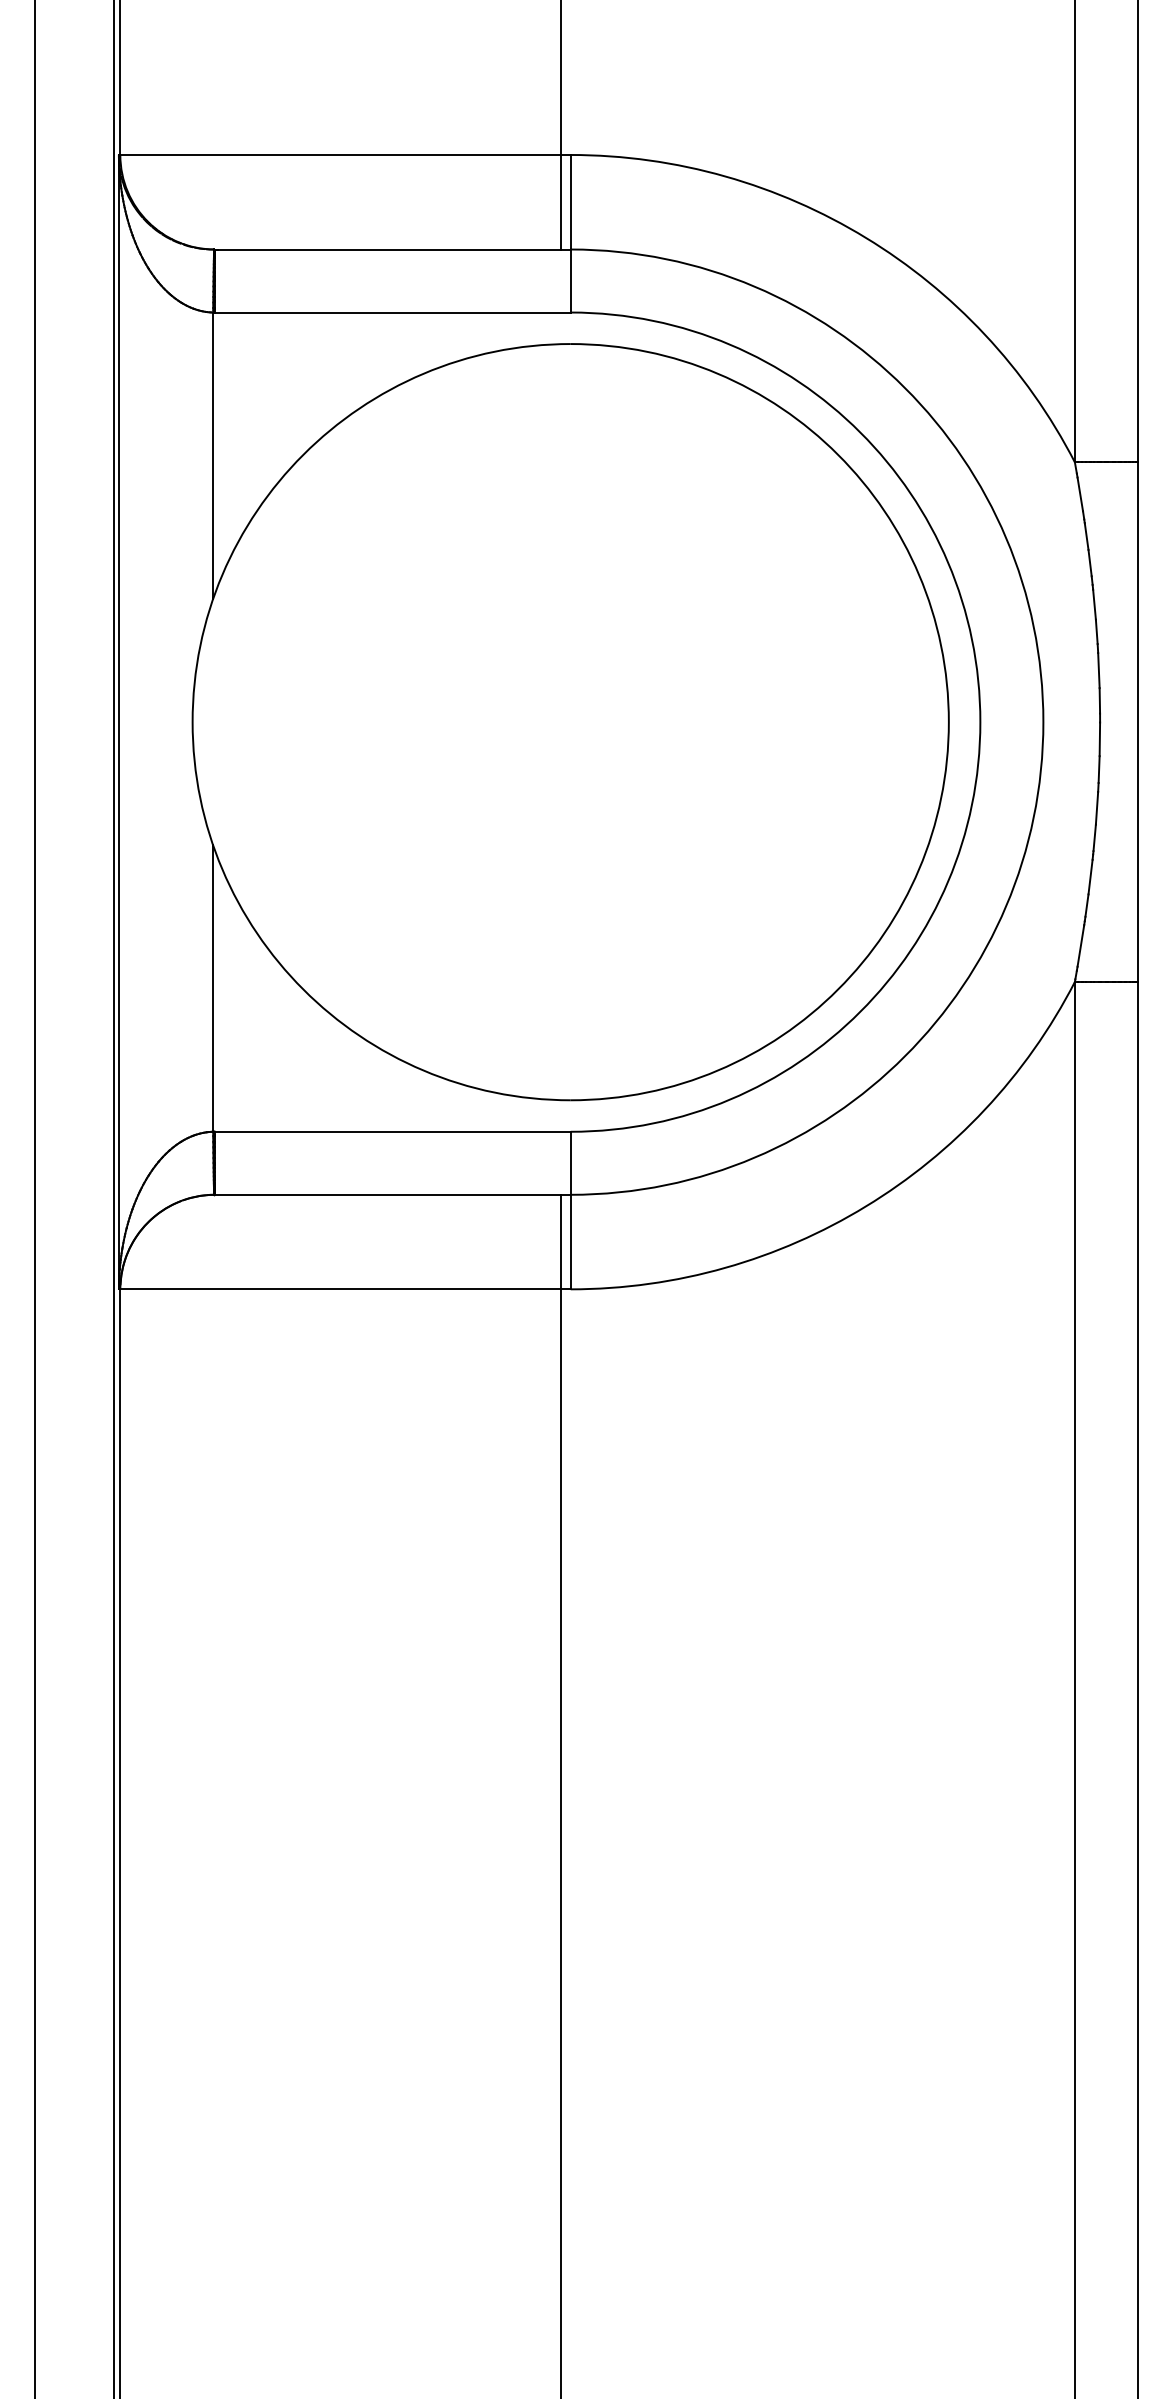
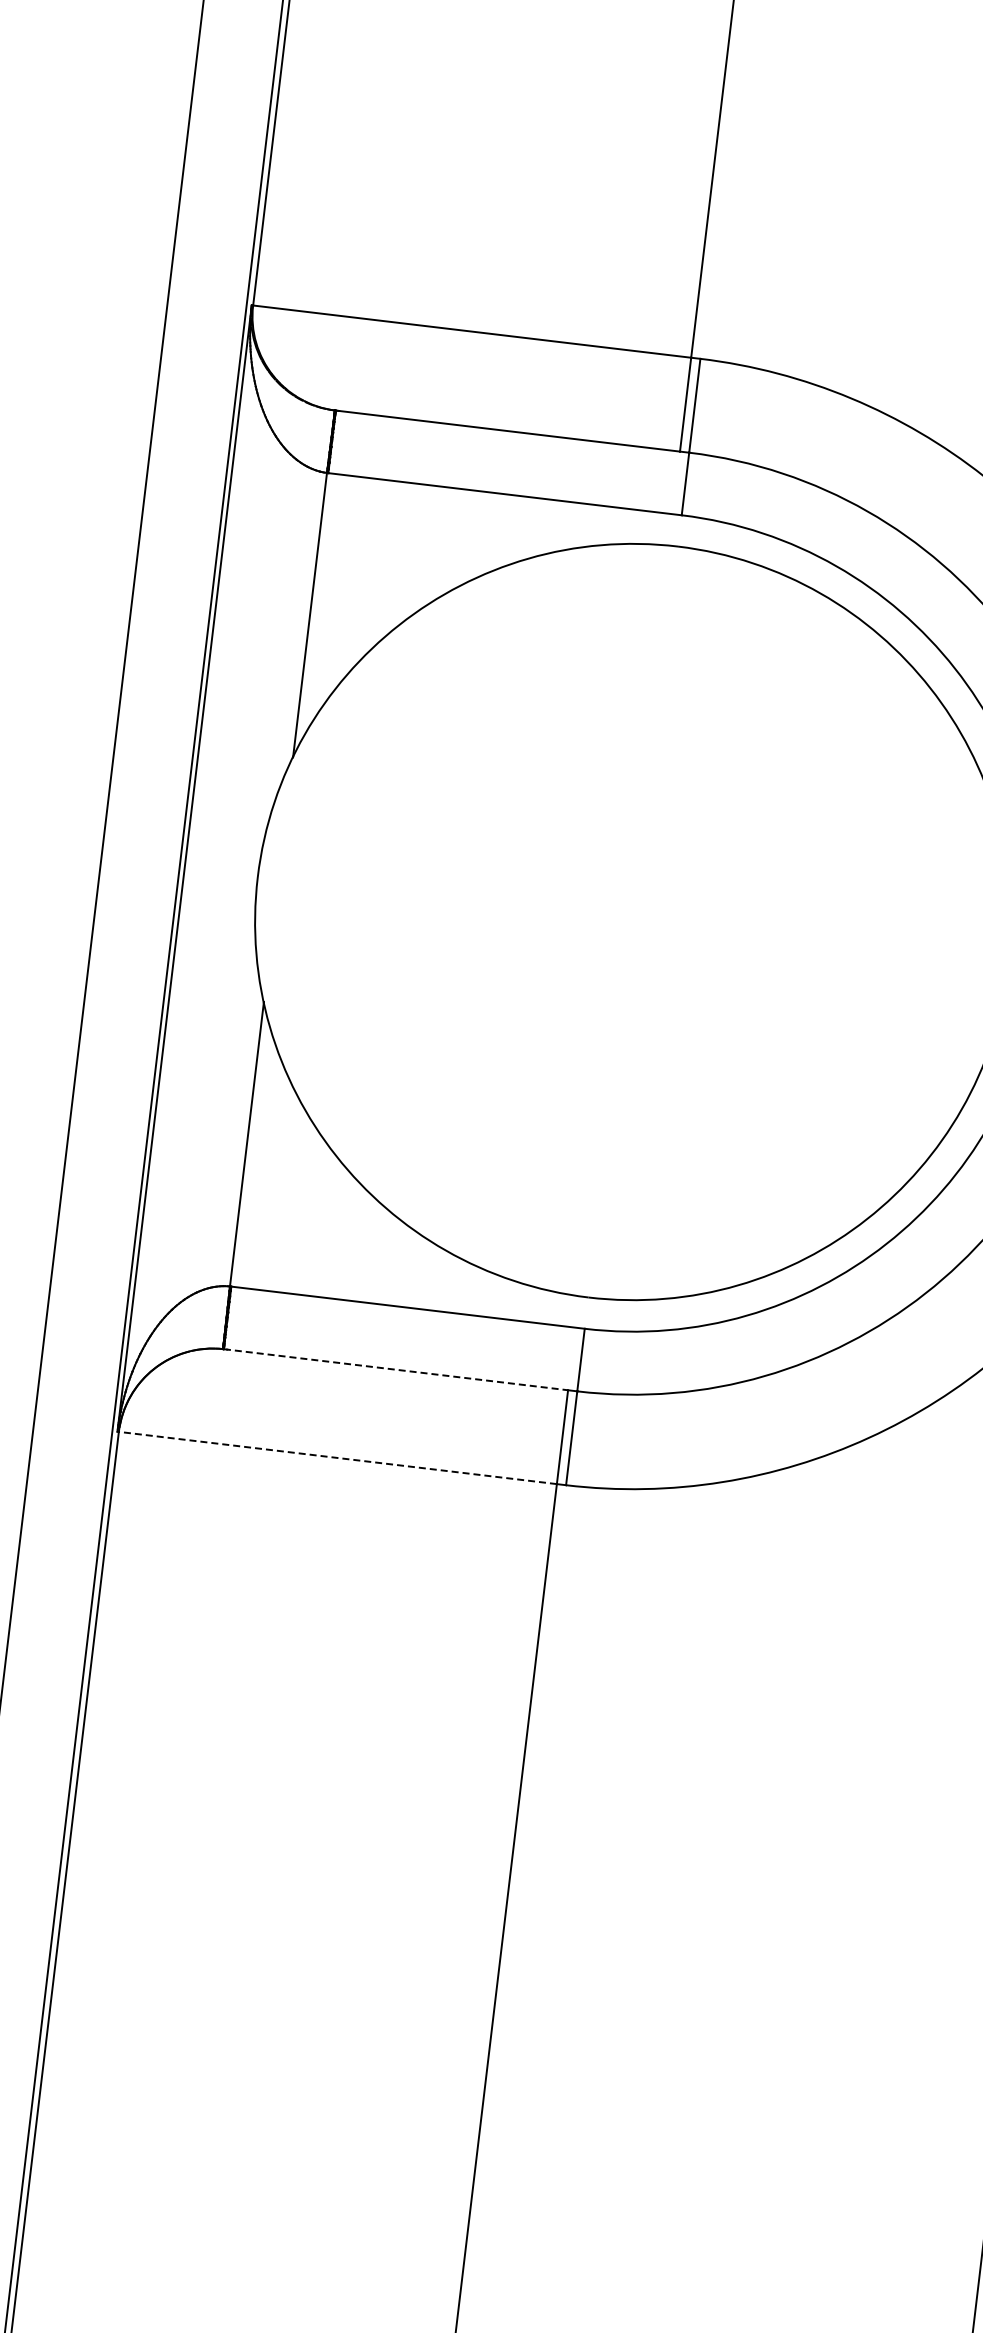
line: (388, 1194) -> (396, 1369), solid -> dashed
line: (340, 1289) -> (337, 1458), solid -> dashed

